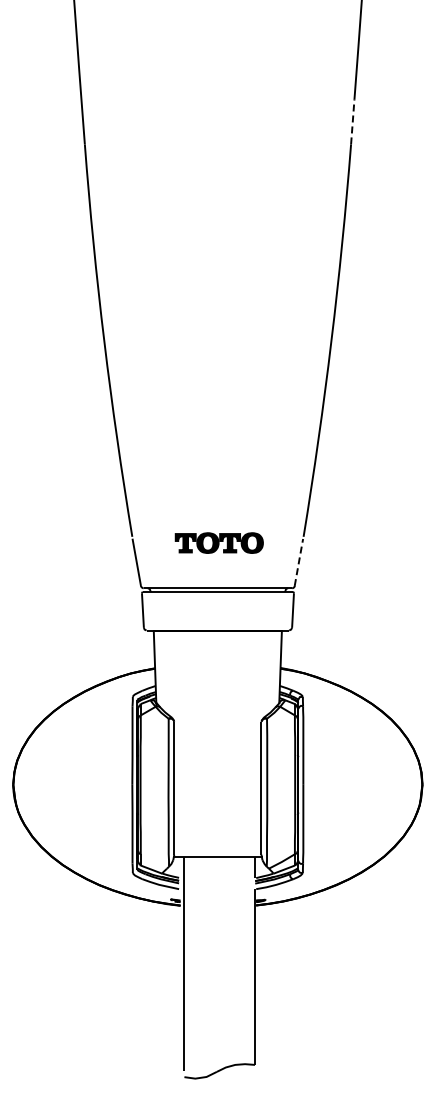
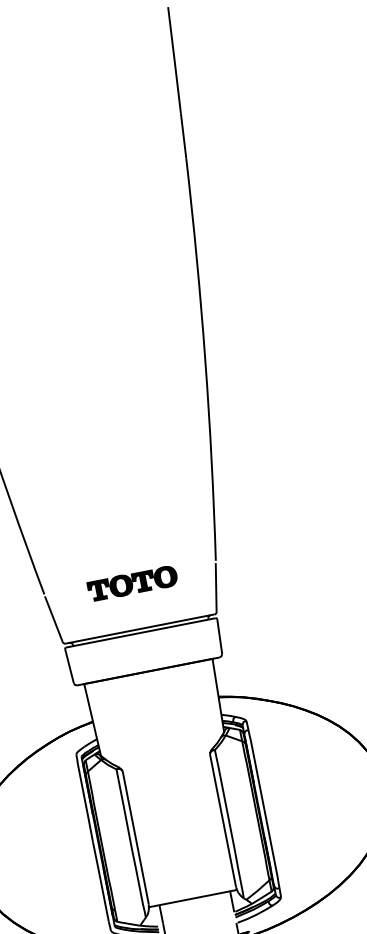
line: (352, 121) -> (183, 135), dashed -> solid
line: (298, 562) -> (215, 587), dashed -> solid

